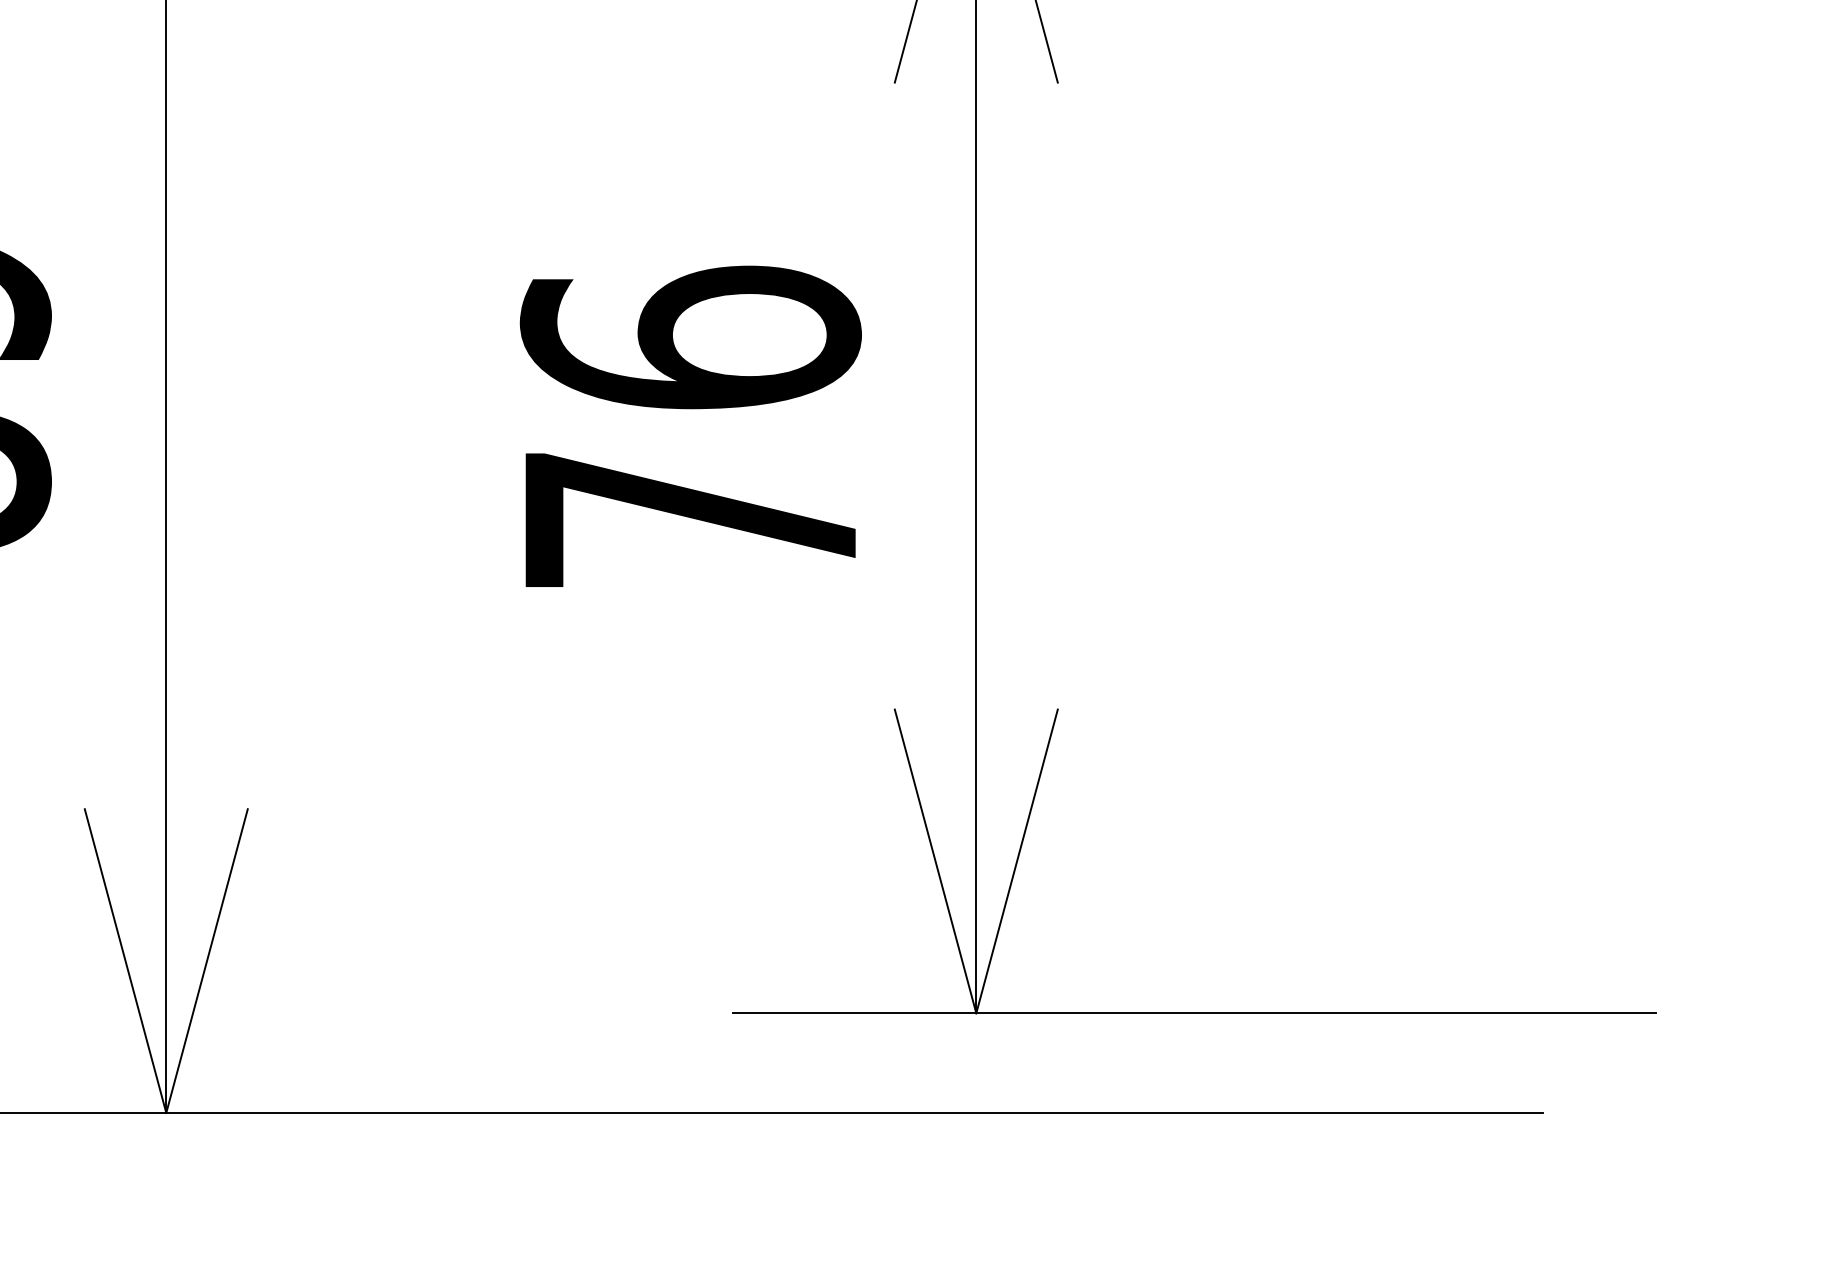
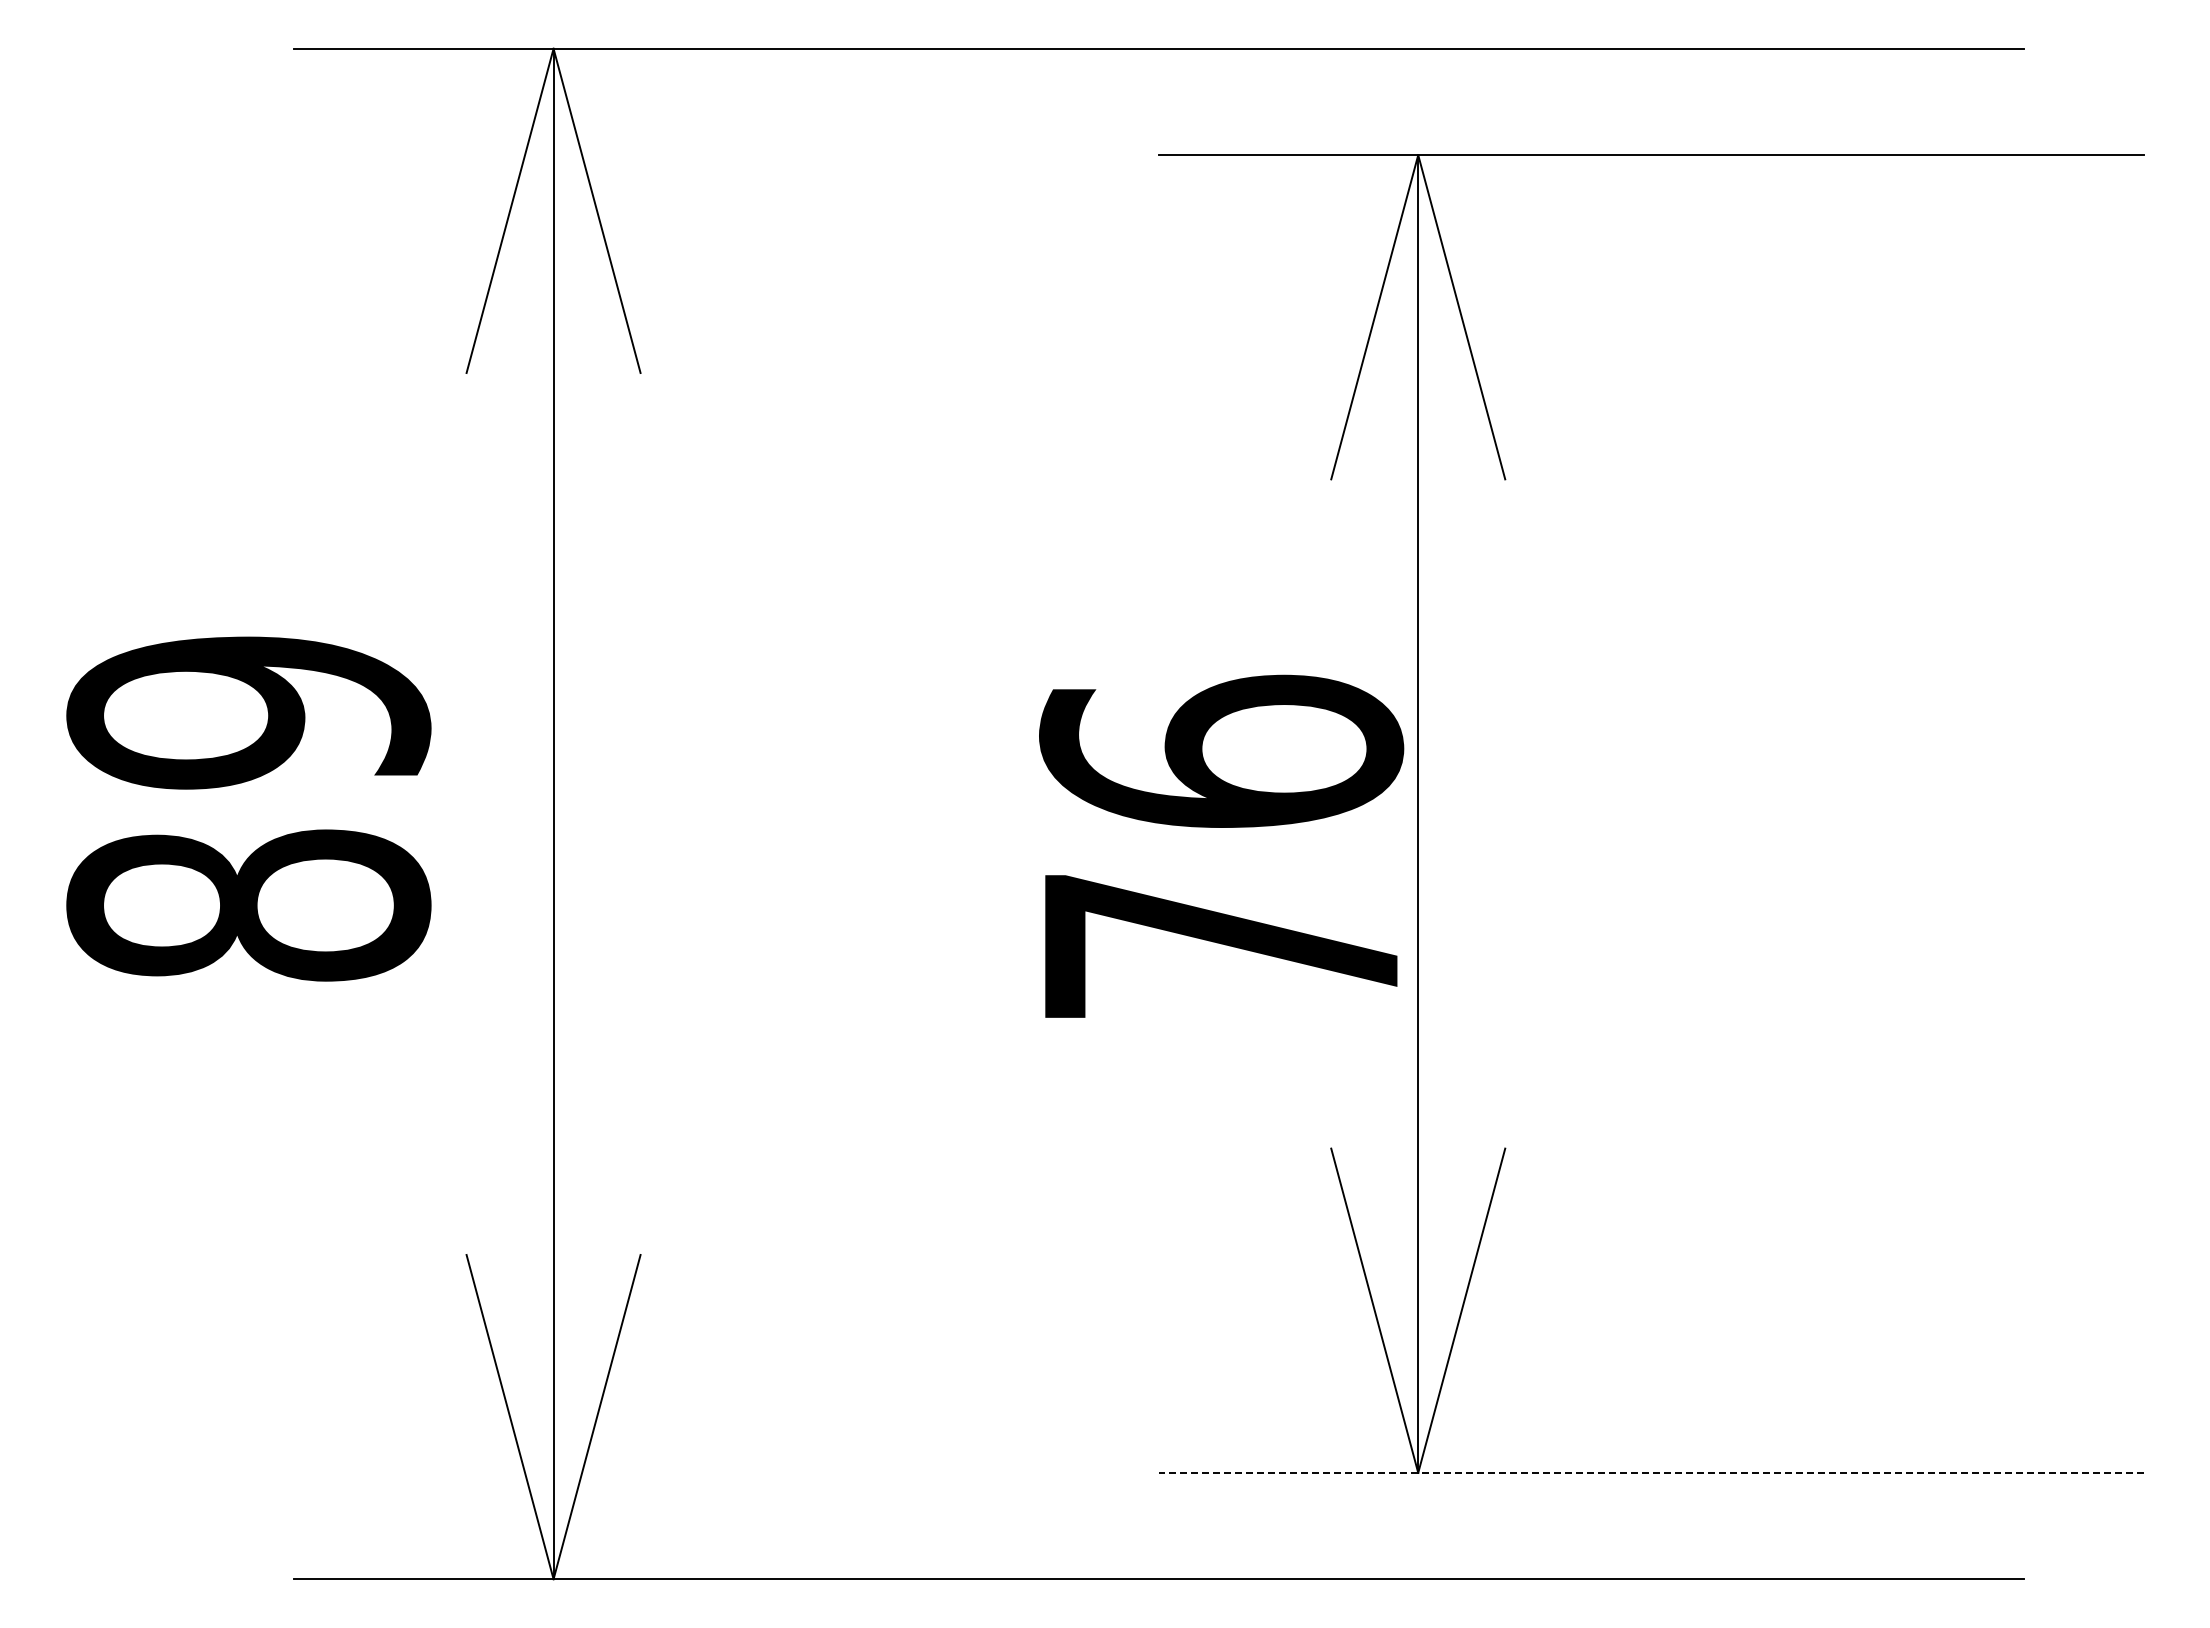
text: (690, 425) -> (1221, 845), moved
line: (1193, 1012) -> (1650, 1472), solid -> dashed

